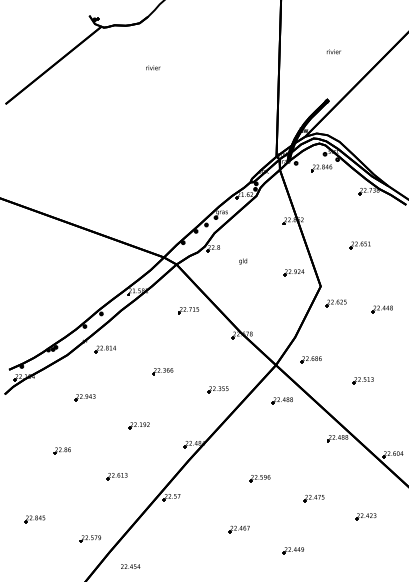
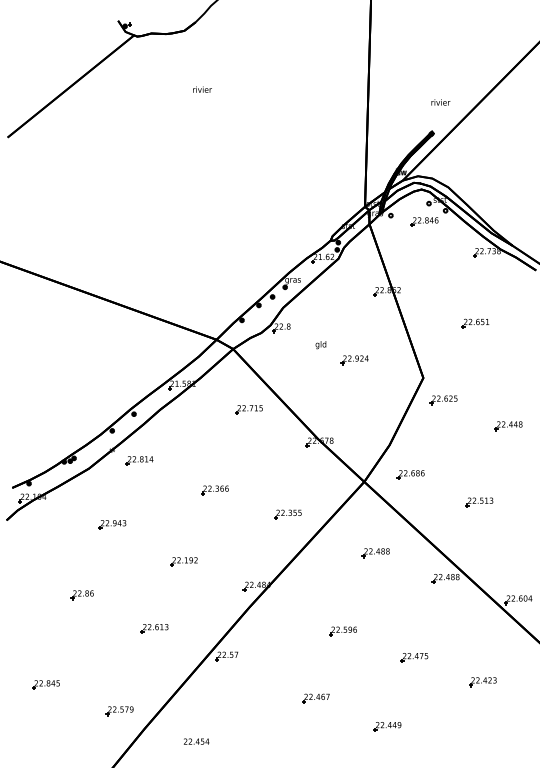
text: (333, 51) -> (440, 102), moved
part: (293, 273) -> (354, 360), moved
part: (382, 309) -> (508, 426), moved
part: (282, 401) -> (375, 553), moved
text: (130, 566) -> (196, 741), moved

